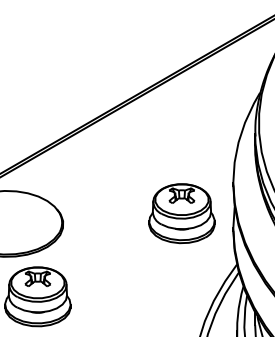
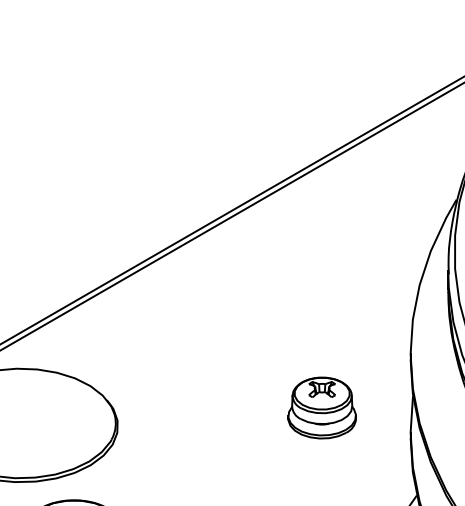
part: (181, 213) -> (321, 407), size x0.6

